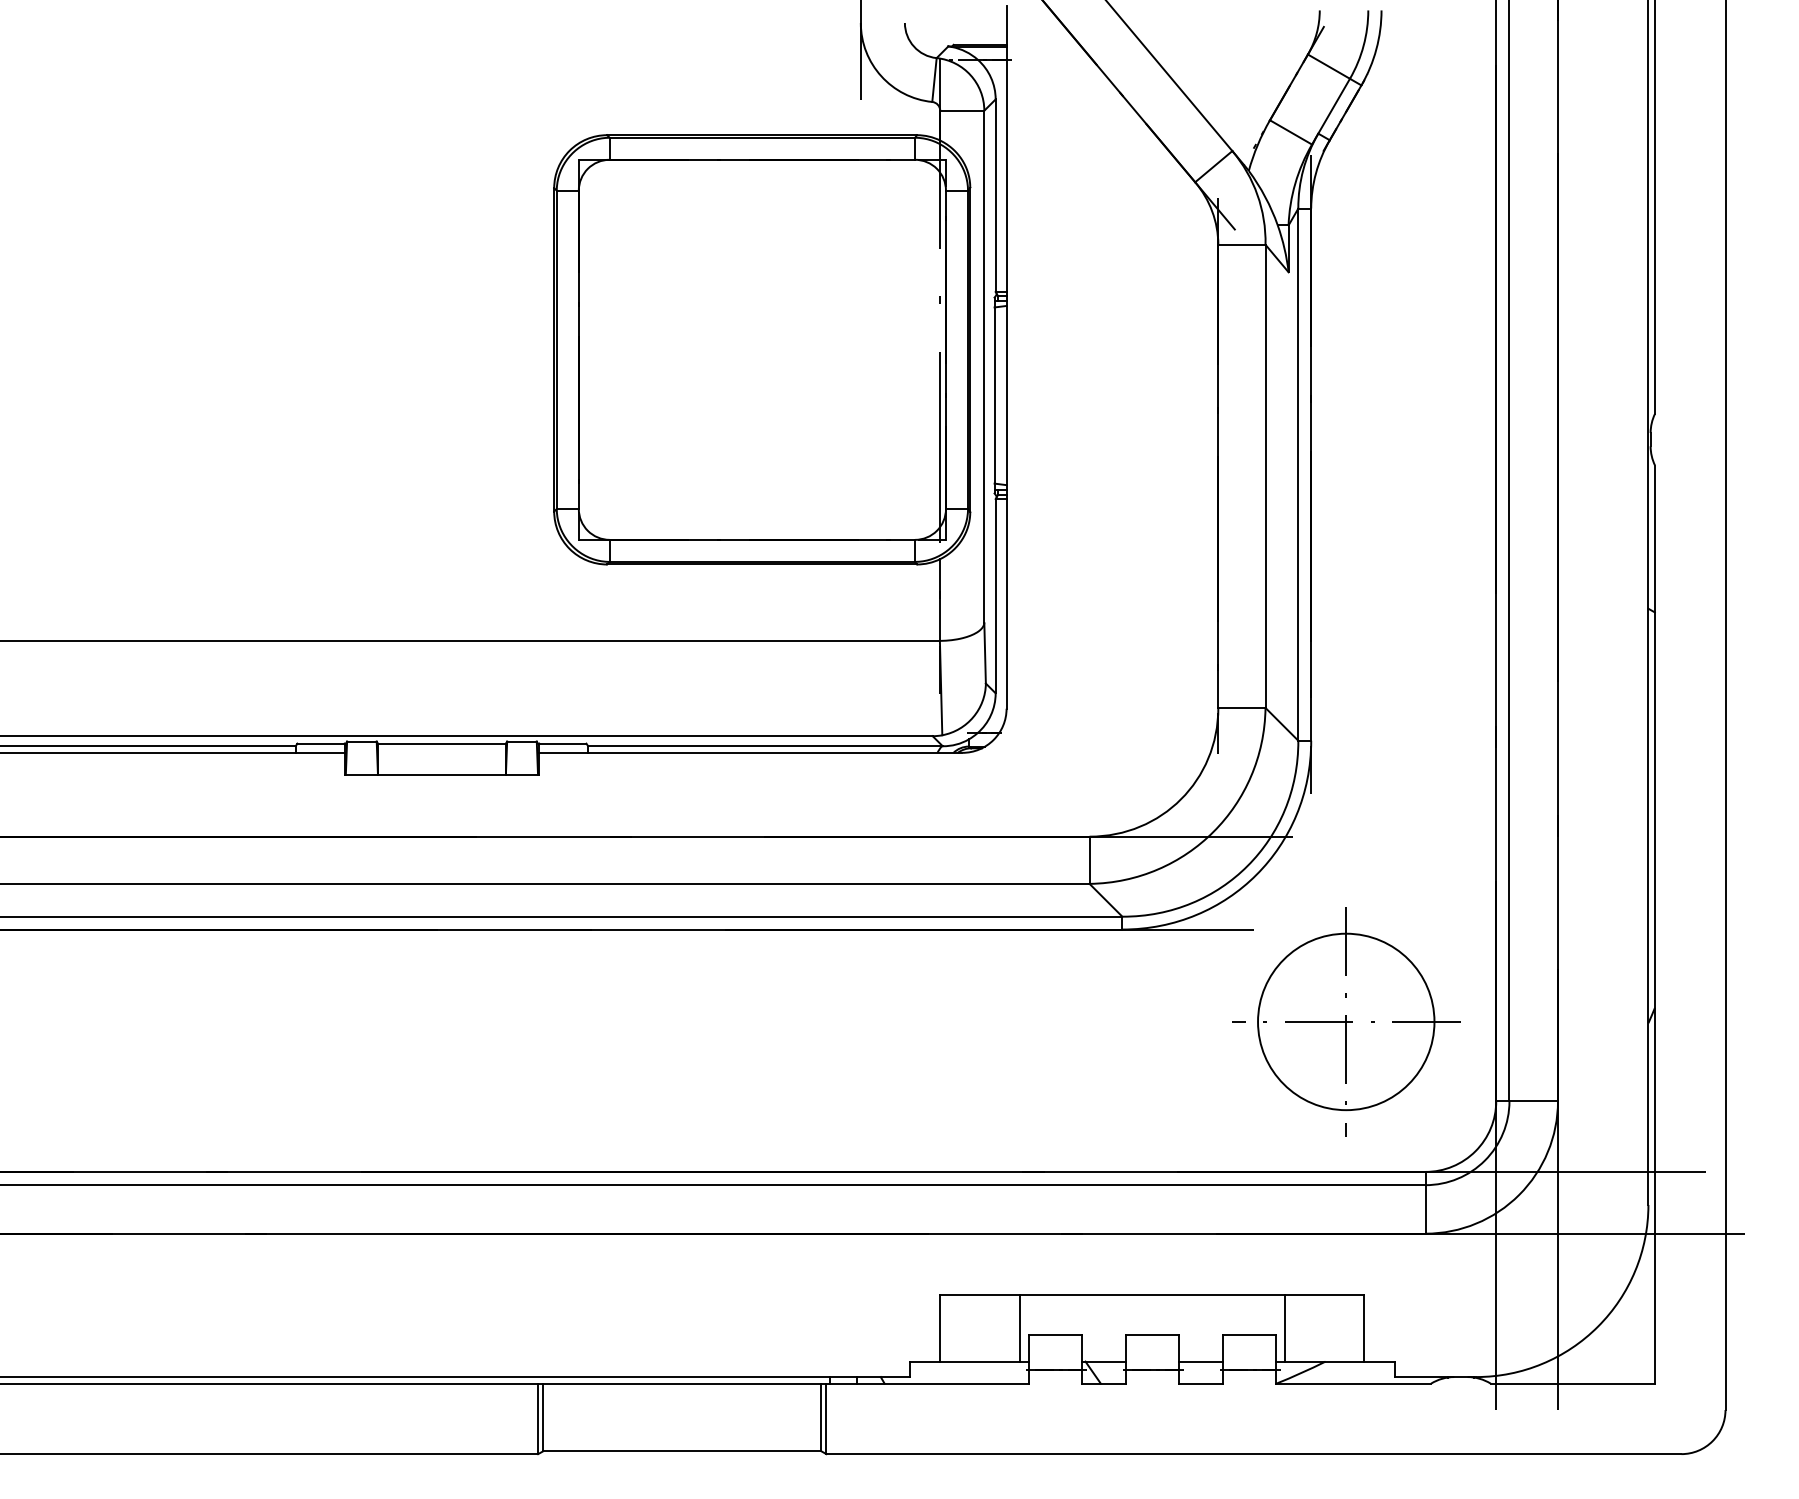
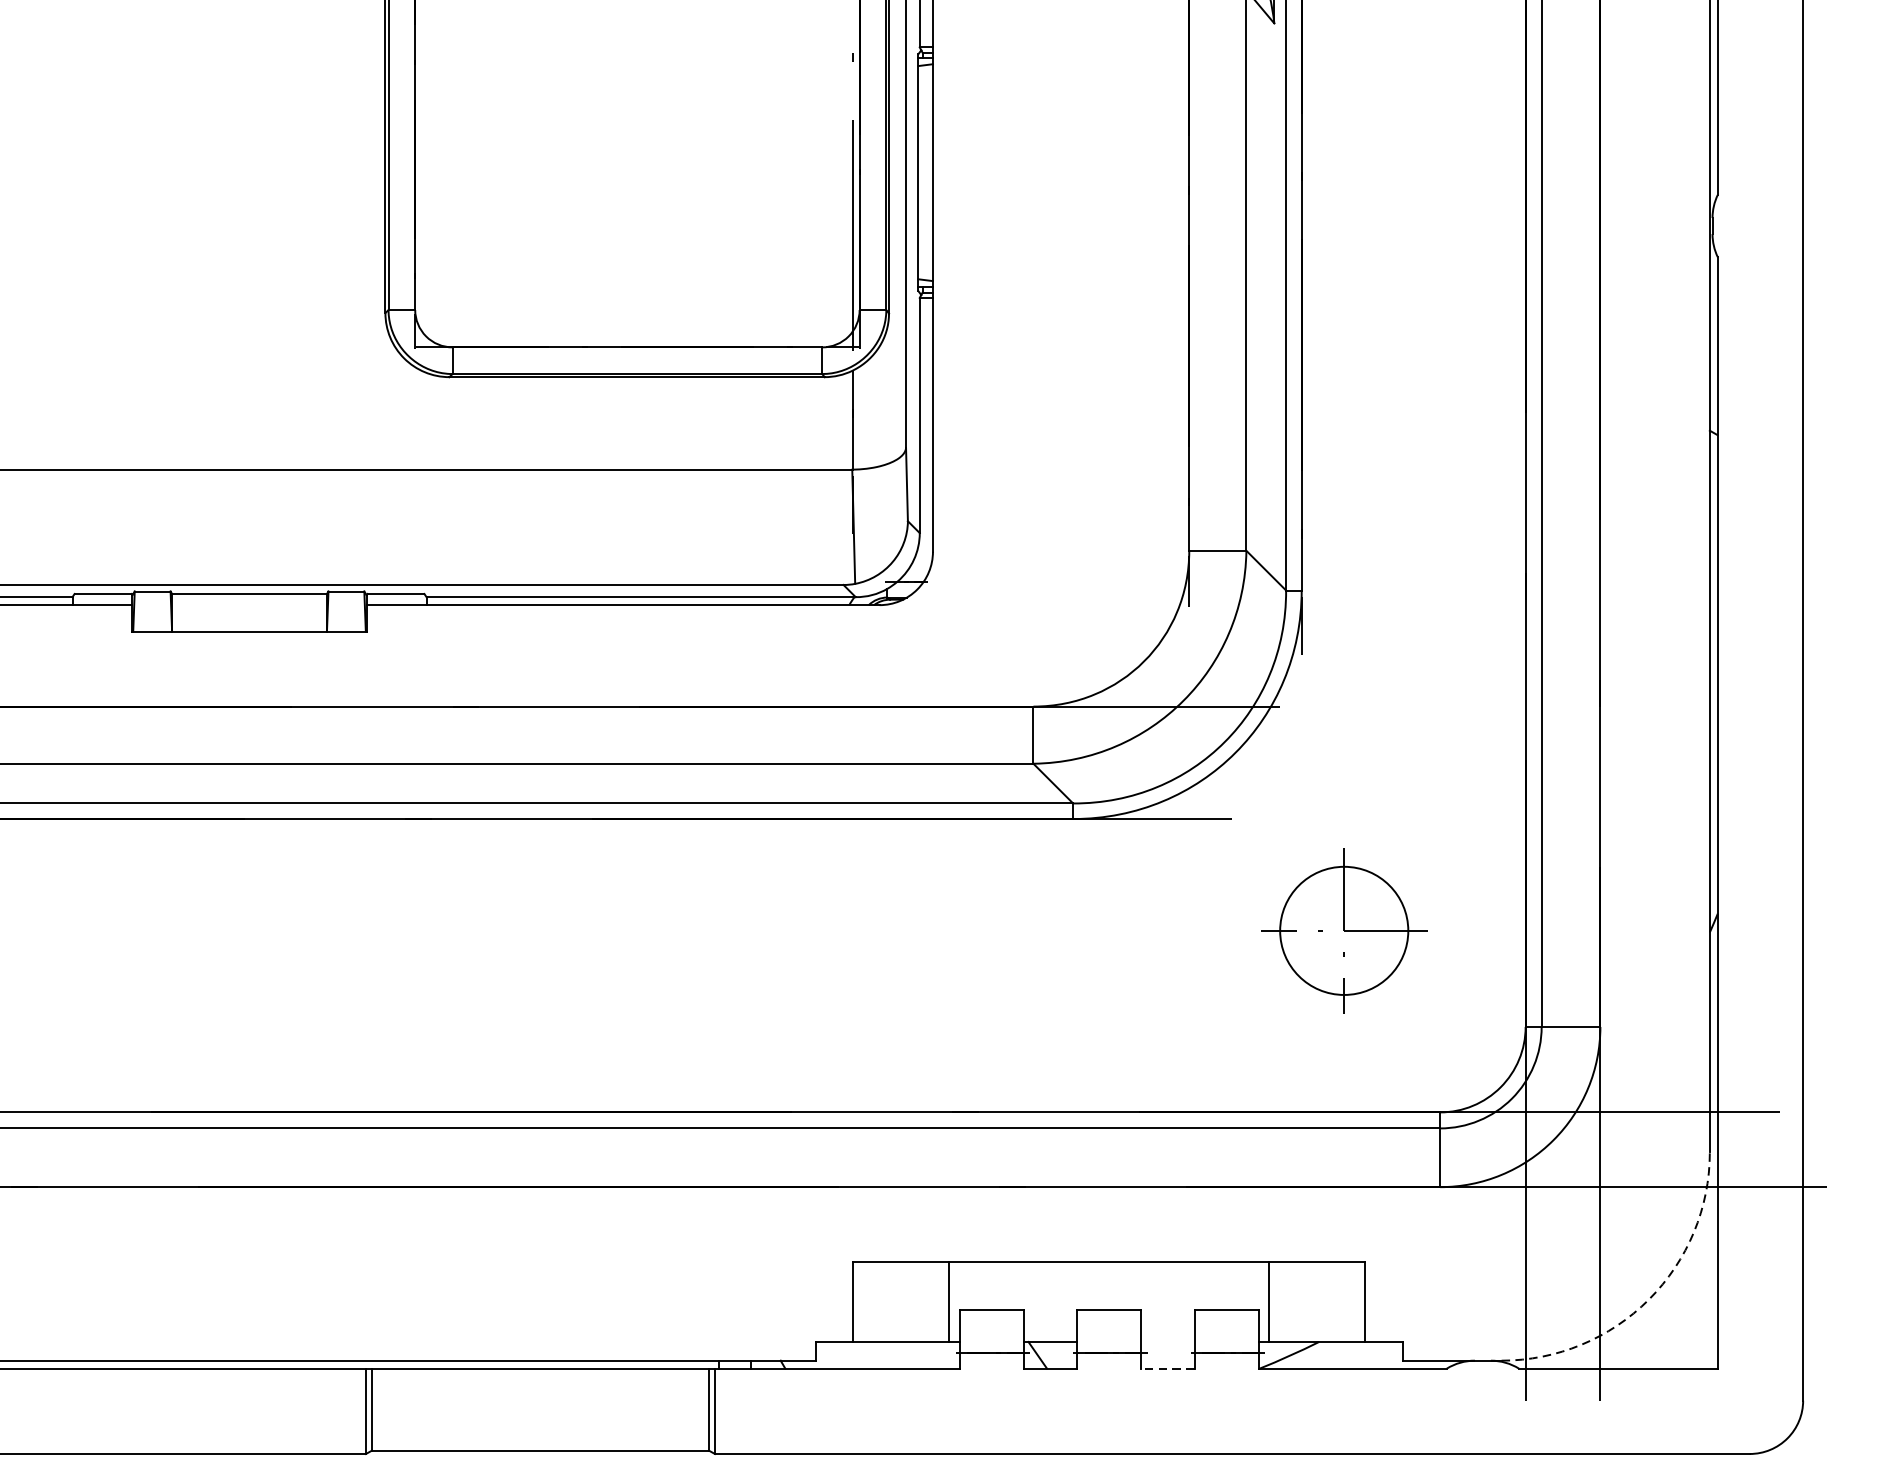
part: (1346, 1021) -> (1344, 930), size x0.6
arc: (1598, 1326) -> (1649, 1299), solid -> dashed
line: (1200, 1361) -> (1167, 1341), removed
line: (1200, 1383) -> (1167, 1368), solid -> dashed

